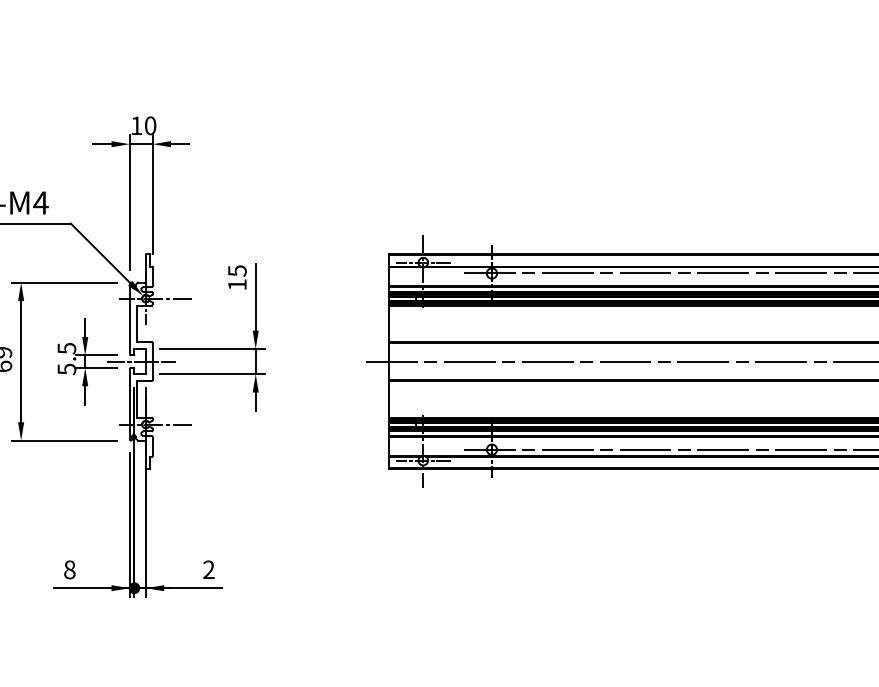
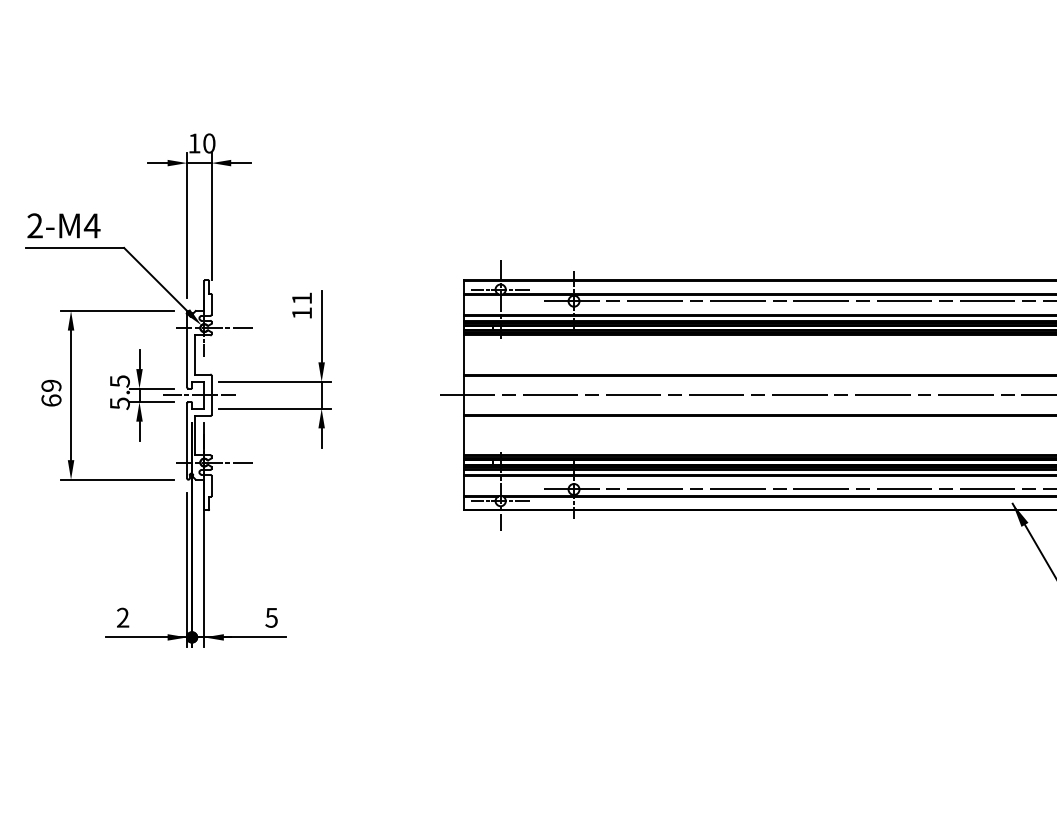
text: (237, 270) -> (302, 298), 15 -> 11
text: (70, 569) -> (123, 617), 8 -> 2
text: (208, 569) -> (271, 617), 2 -> 5

